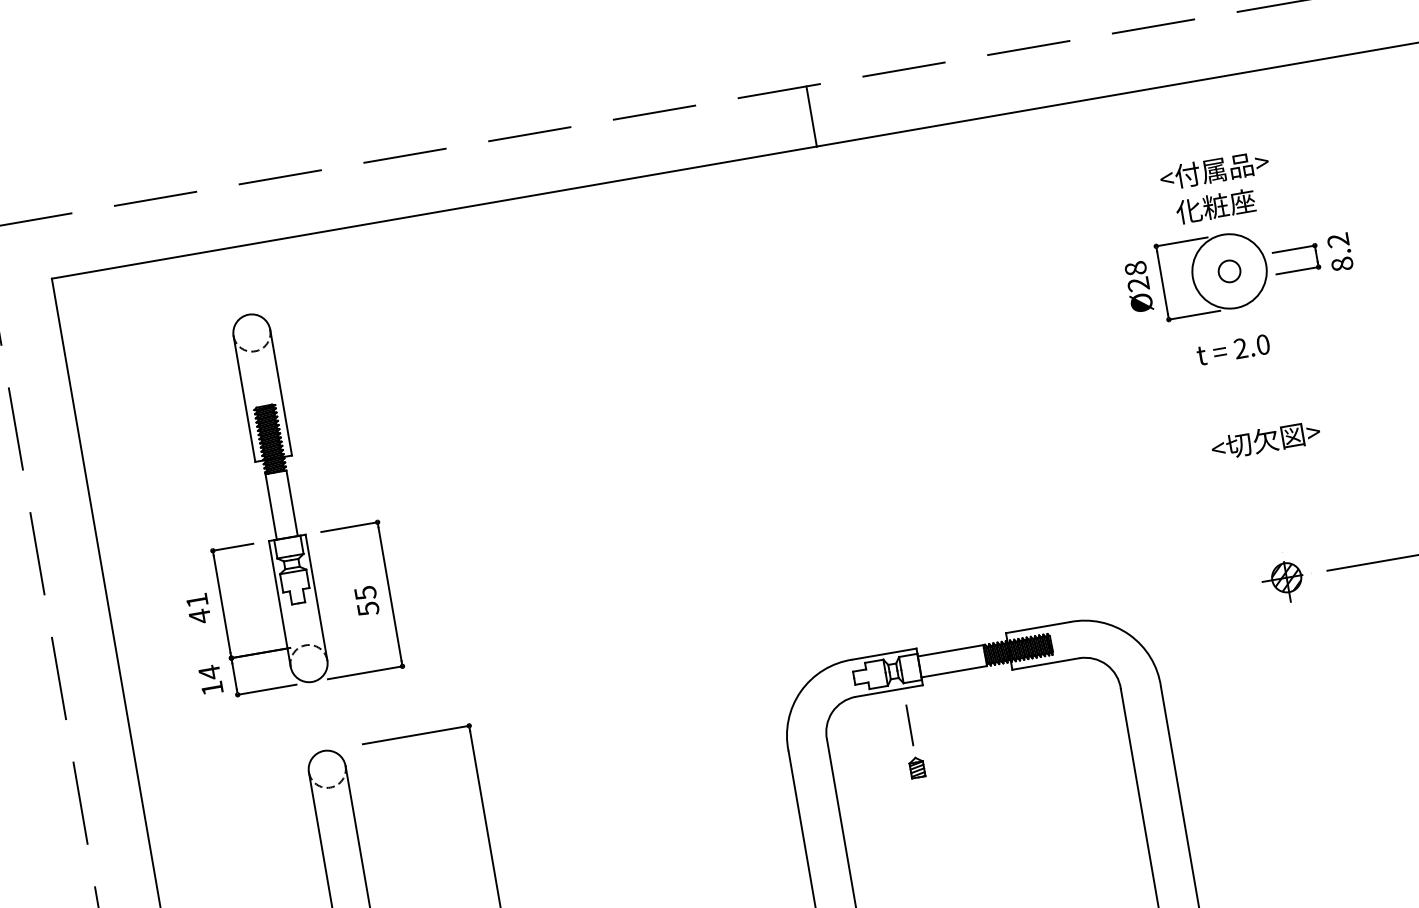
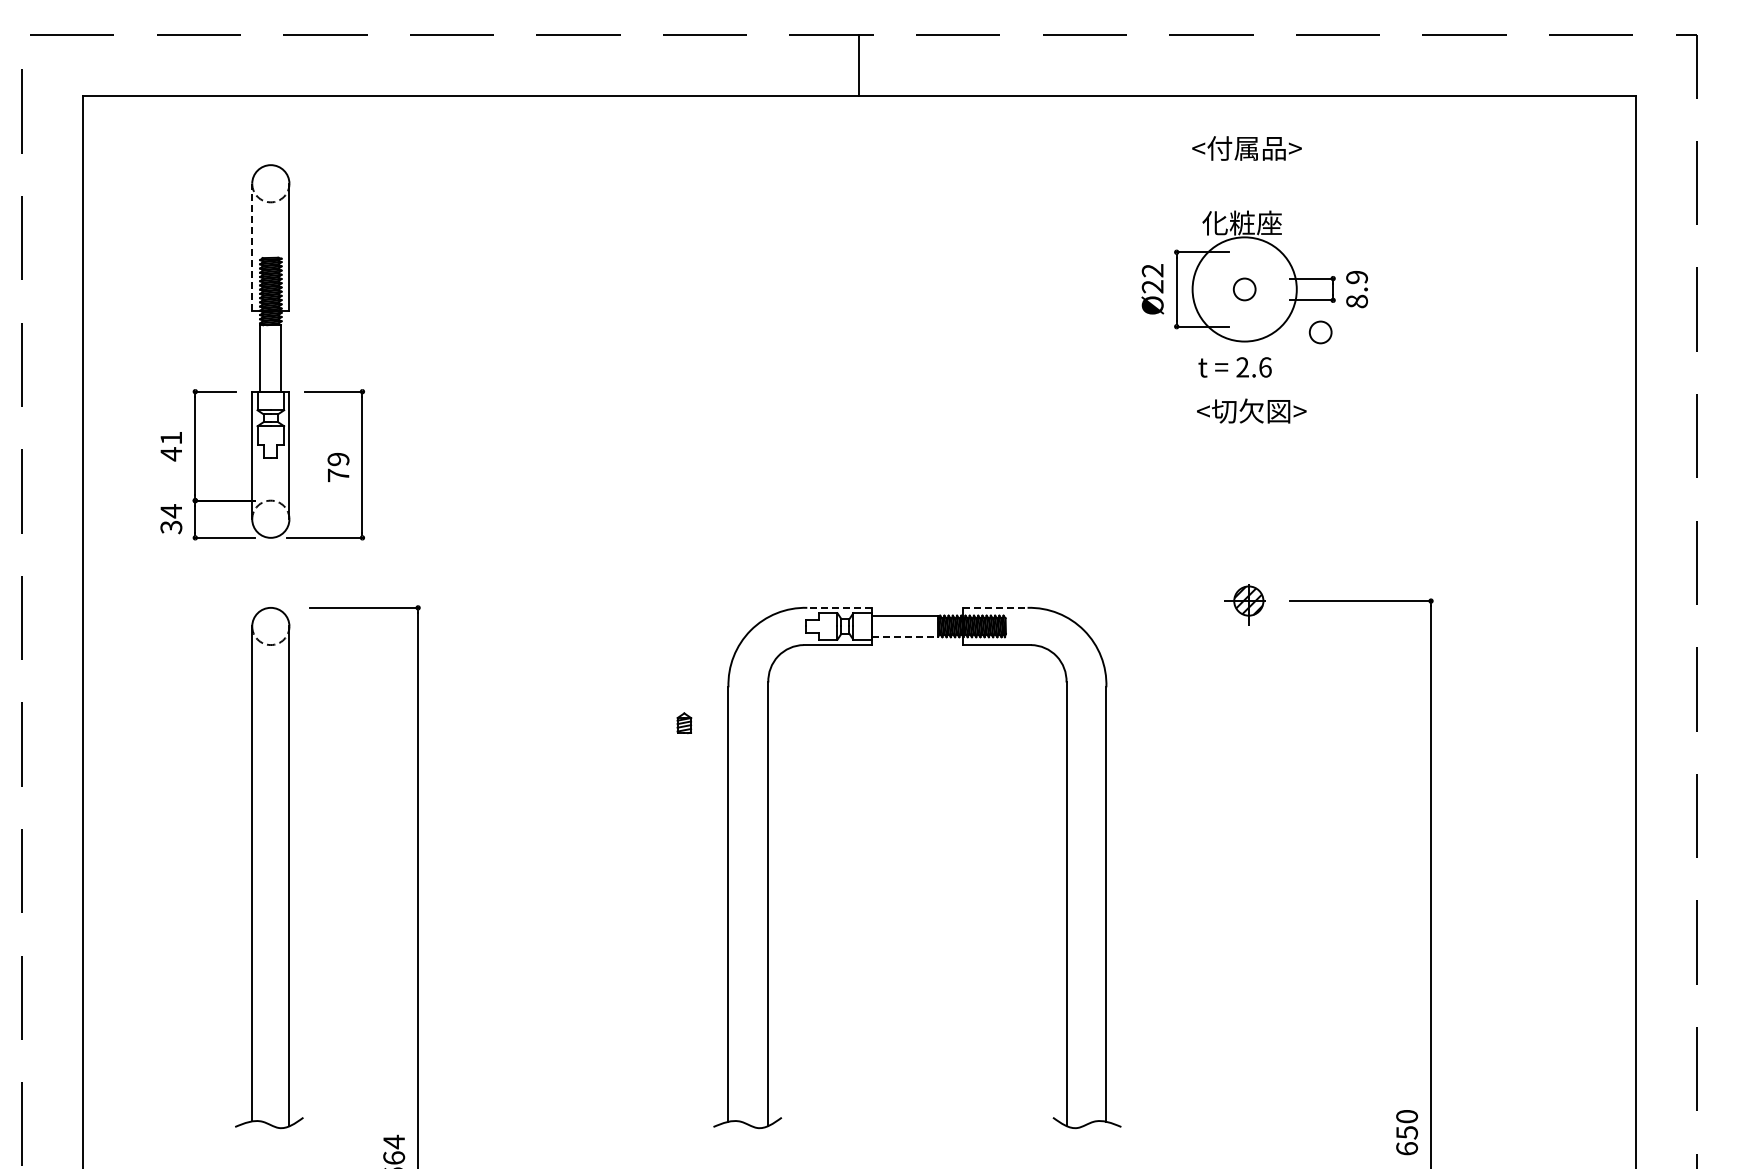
text: (1213, 170) -> (1246, 148), moved
text: (1337, 240) -> (1356, 277), 8.2 -> 8.9
text: (1135, 268) -> (1152, 270), Ø28 -> Ø22
circle: (1229, 271) -> (1244, 289), size x1.4
circle: (1311, 300) -> (1320, 332), added
text: (1263, 344) -> (1265, 367), 2.0 -> 2.6
line: (244, 398) -> (252, 247), solid -> dashed
text: (1265, 439) -> (1251, 410), moved
text: (366, 601) -> (338, 467), 55 -> 79
line: (1038, 627) -> (995, 607), solid -> dashed
line: (884, 653) -> (839, 607), solid -> dashed
line: (954, 672) -> (905, 637), solid -> dashed
text: (212, 688) -> (171, 527), 14 -> 34
line: (909, 725) -> (851, 682), removed
part: (917, 767) -> (684, 723), moved

